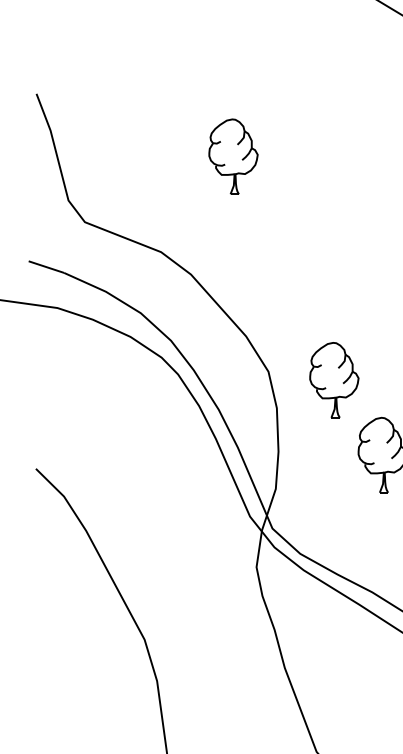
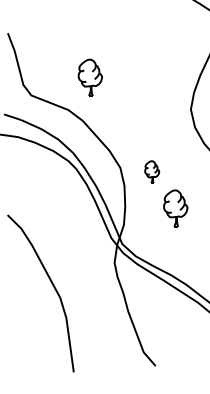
part: (231, 156) -> (89, 77), moved
part: (332, 378) -> (151, 171), size x0.6

